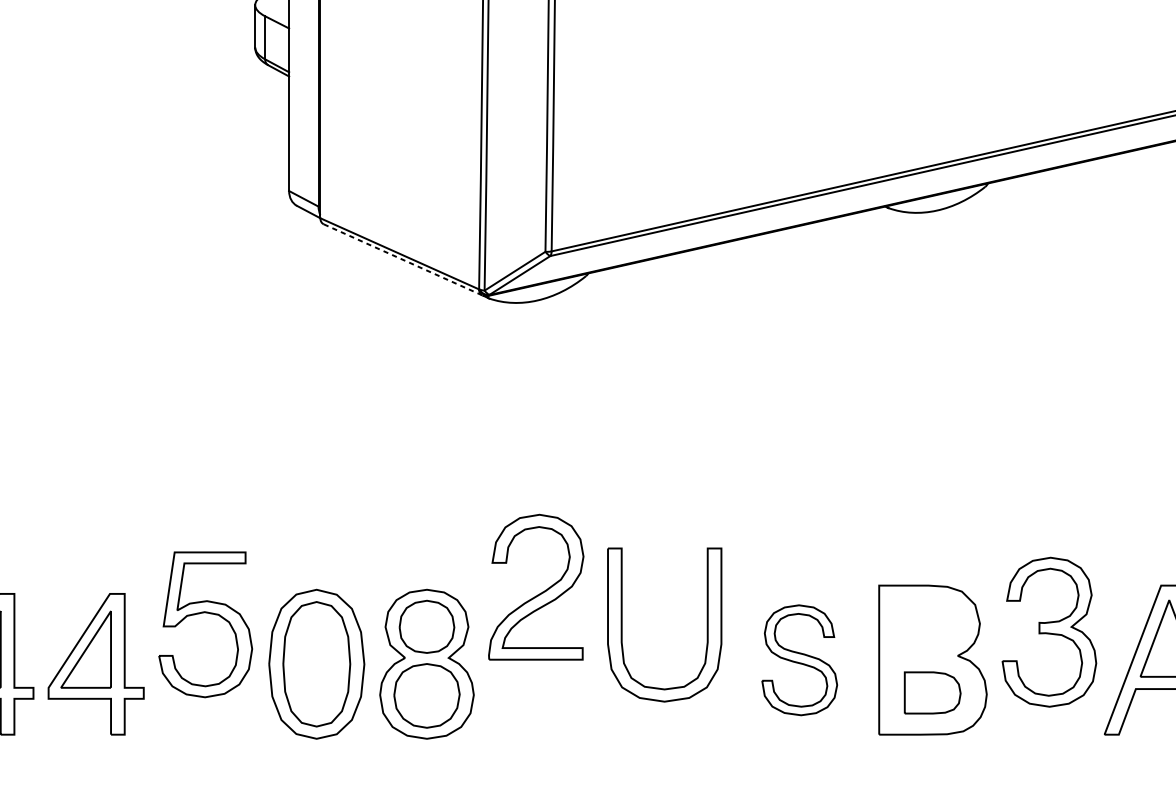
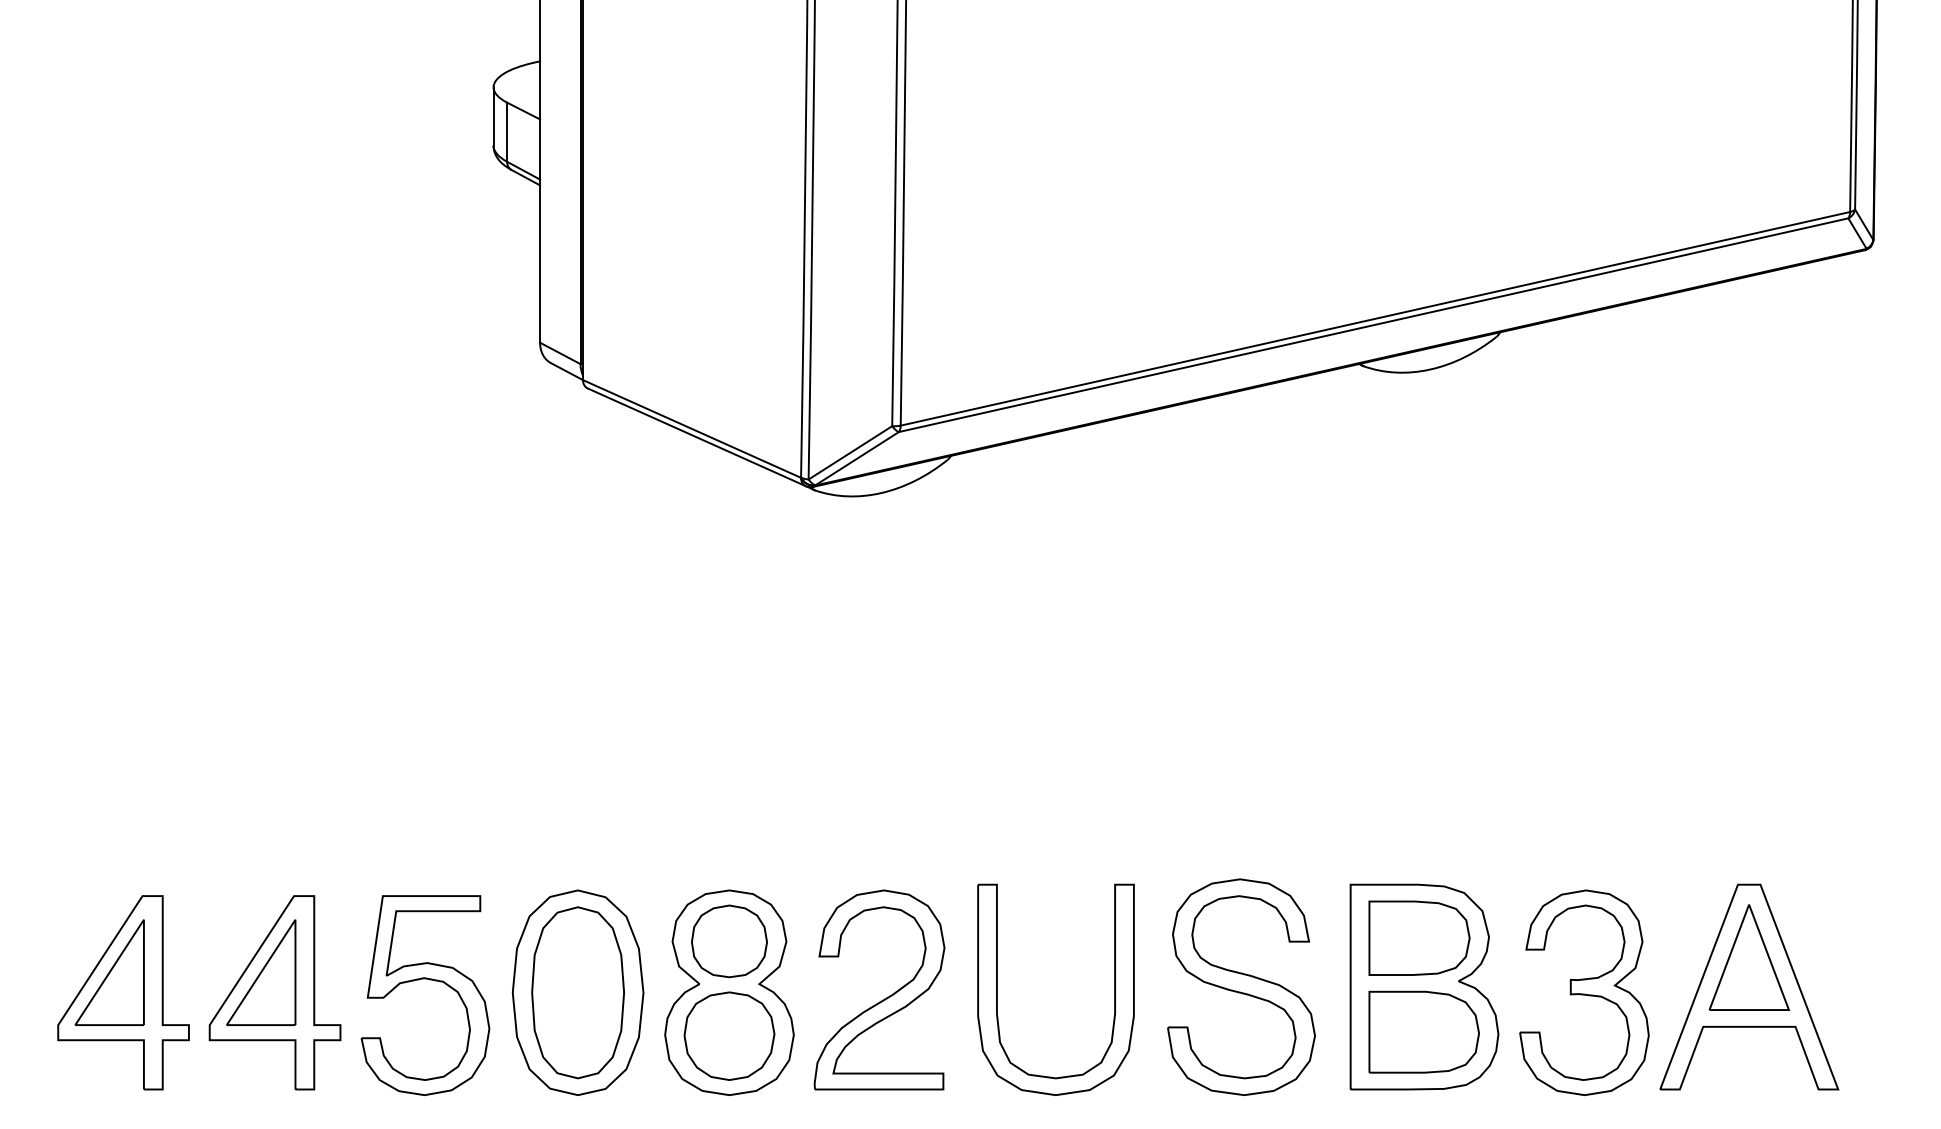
line: (403, 260) -> (697, 437), dashed -> solid
part: (539, 593) -> (884, 998), moved
part: (208, 613) -> (429, 980), moved
part: (622, 624) -> (997, 989), moved
part: (929, 624) -> (1419, 937), added
part: (1049, 632) -> (1584, 992), moved
part: (799, 660) -> (1241, 987), size x1.43
part: (932, 692) -> (1423, 1031), size x1.43

